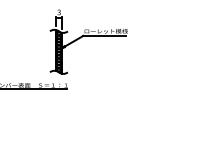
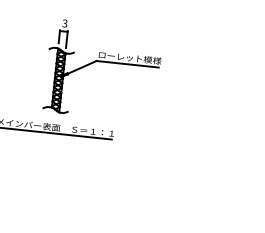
part: (88, 41) -> (102, 69), moved

